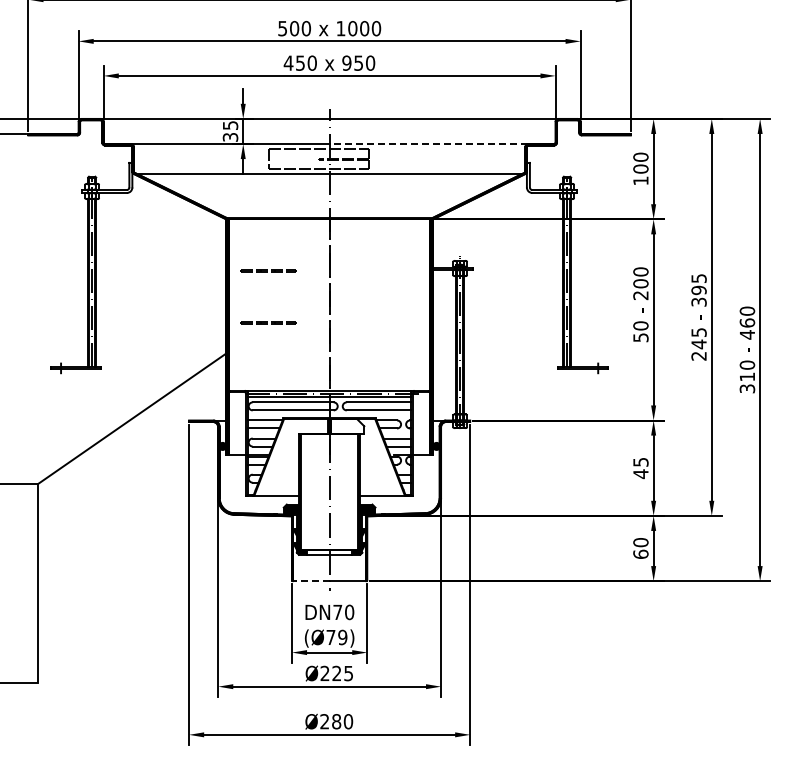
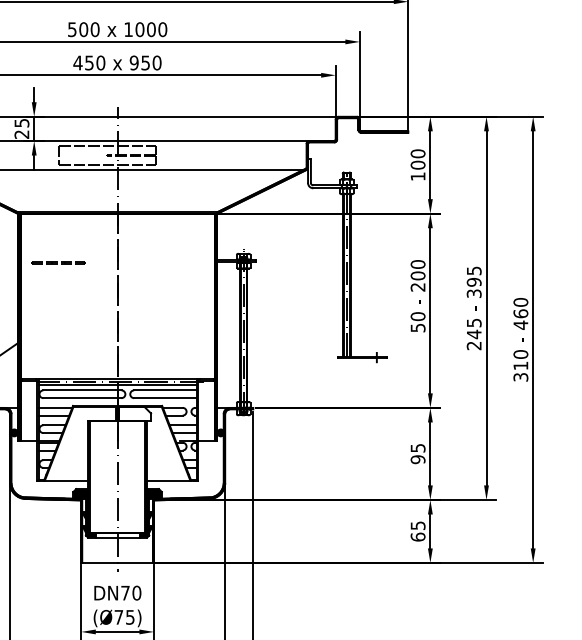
text: (230, 137) -> (21, 134), 35 -> 25
line: (428, 144) -> (213, 141), dashed -> solid
line: (267, 322) -> (57, 313), removed
text: (640, 474) -> (417, 460), 45 -> 95
text: (640, 542) -> (417, 525), 60 -> 65
line: (310, 581) -> (99, 563), dashed -> solid
text: (342, 636) -> (130, 616), (Ø79) -> (Ø75)

